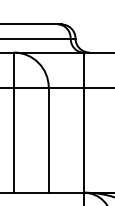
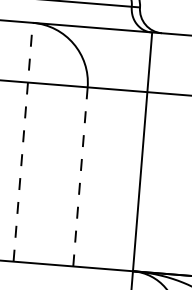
line: (13, 122) -> (22, 142), solid -> dashed
line: (48, 140) -> (79, 177), solid -> dashed

